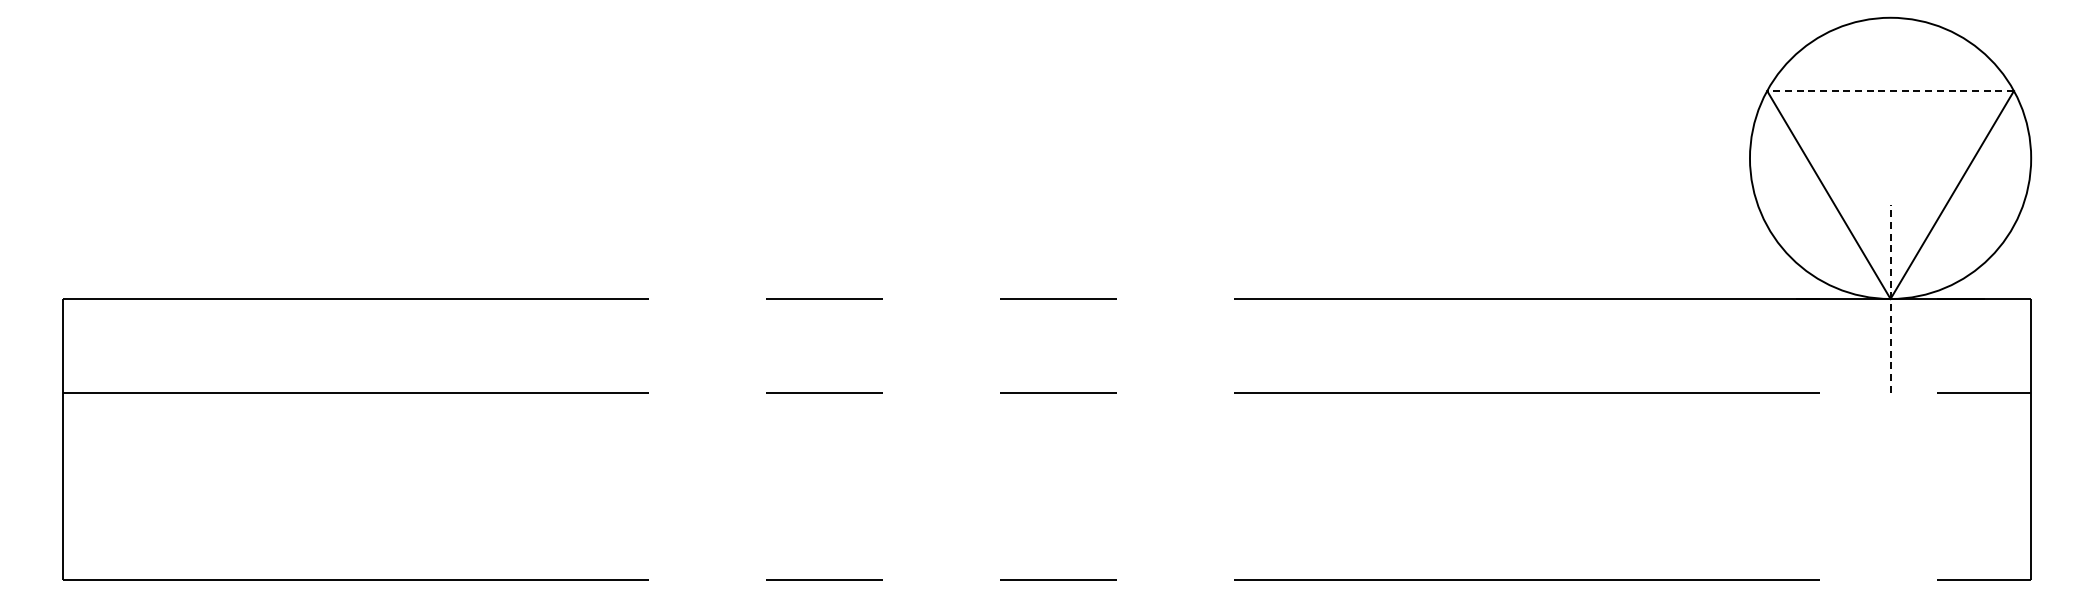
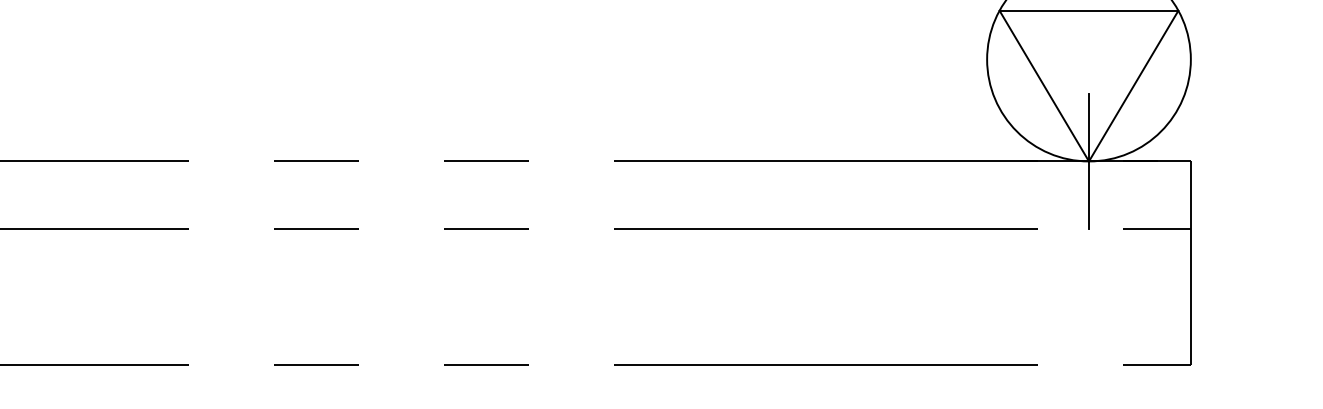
line: (1890, 91) -> (1088, 11), dashed -> solid
line: (1890, 298) -> (1088, 161), dashed -> solid

